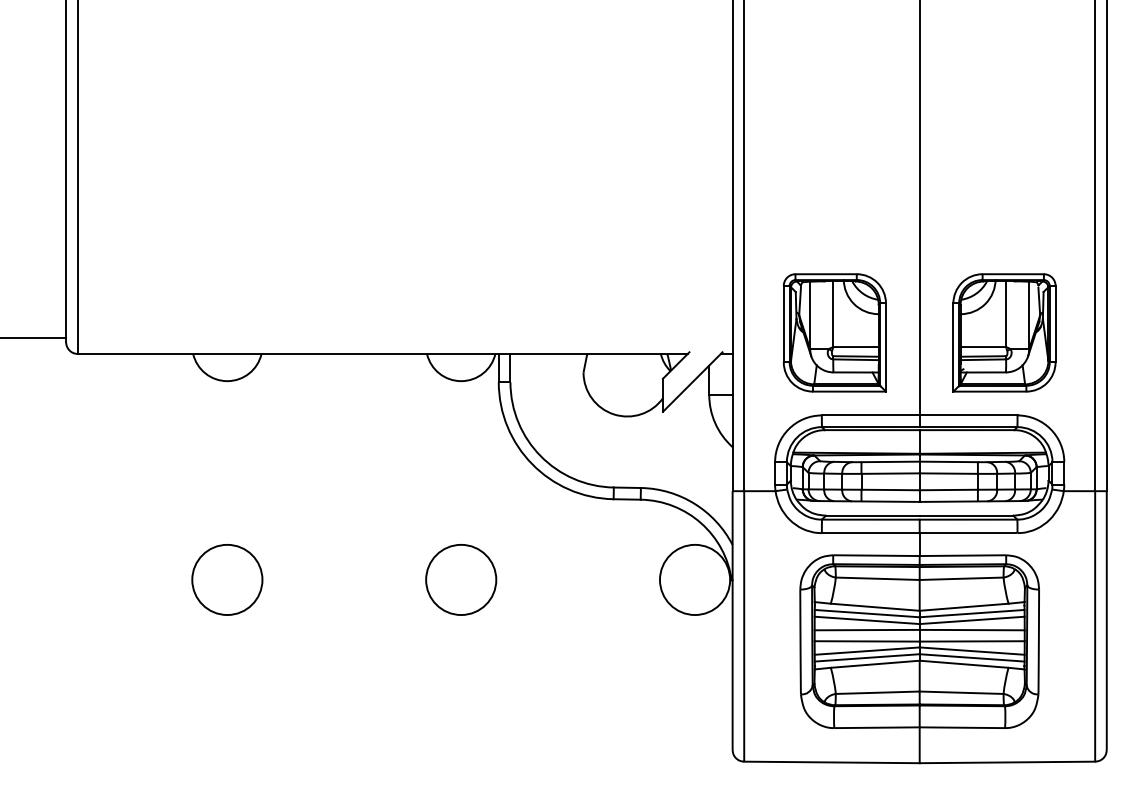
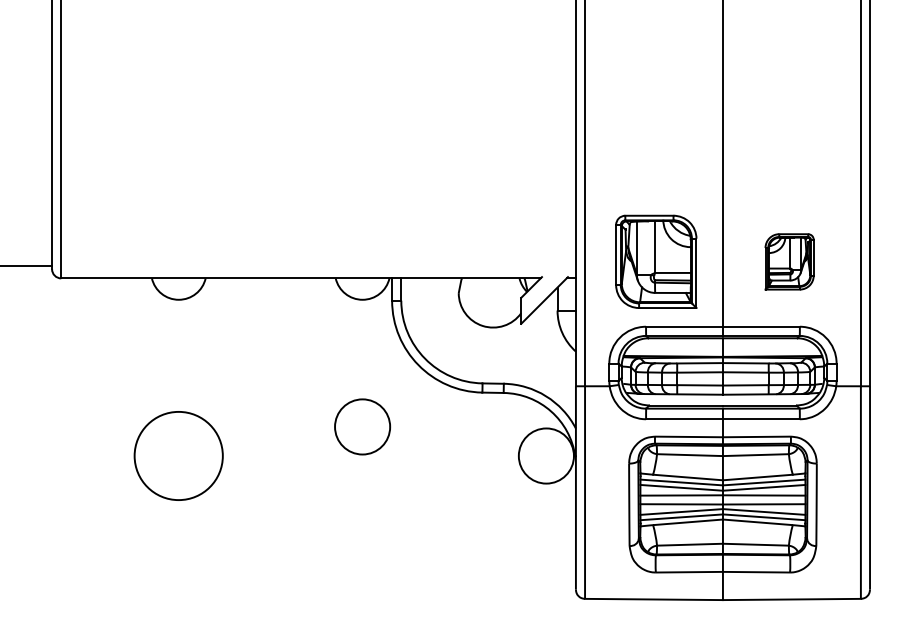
part: (1004, 332) -> (789, 261), size x0.6
circle: (227, 579) -> (178, 455), size x1.6
circle: (461, 579) -> (362, 426), moved

